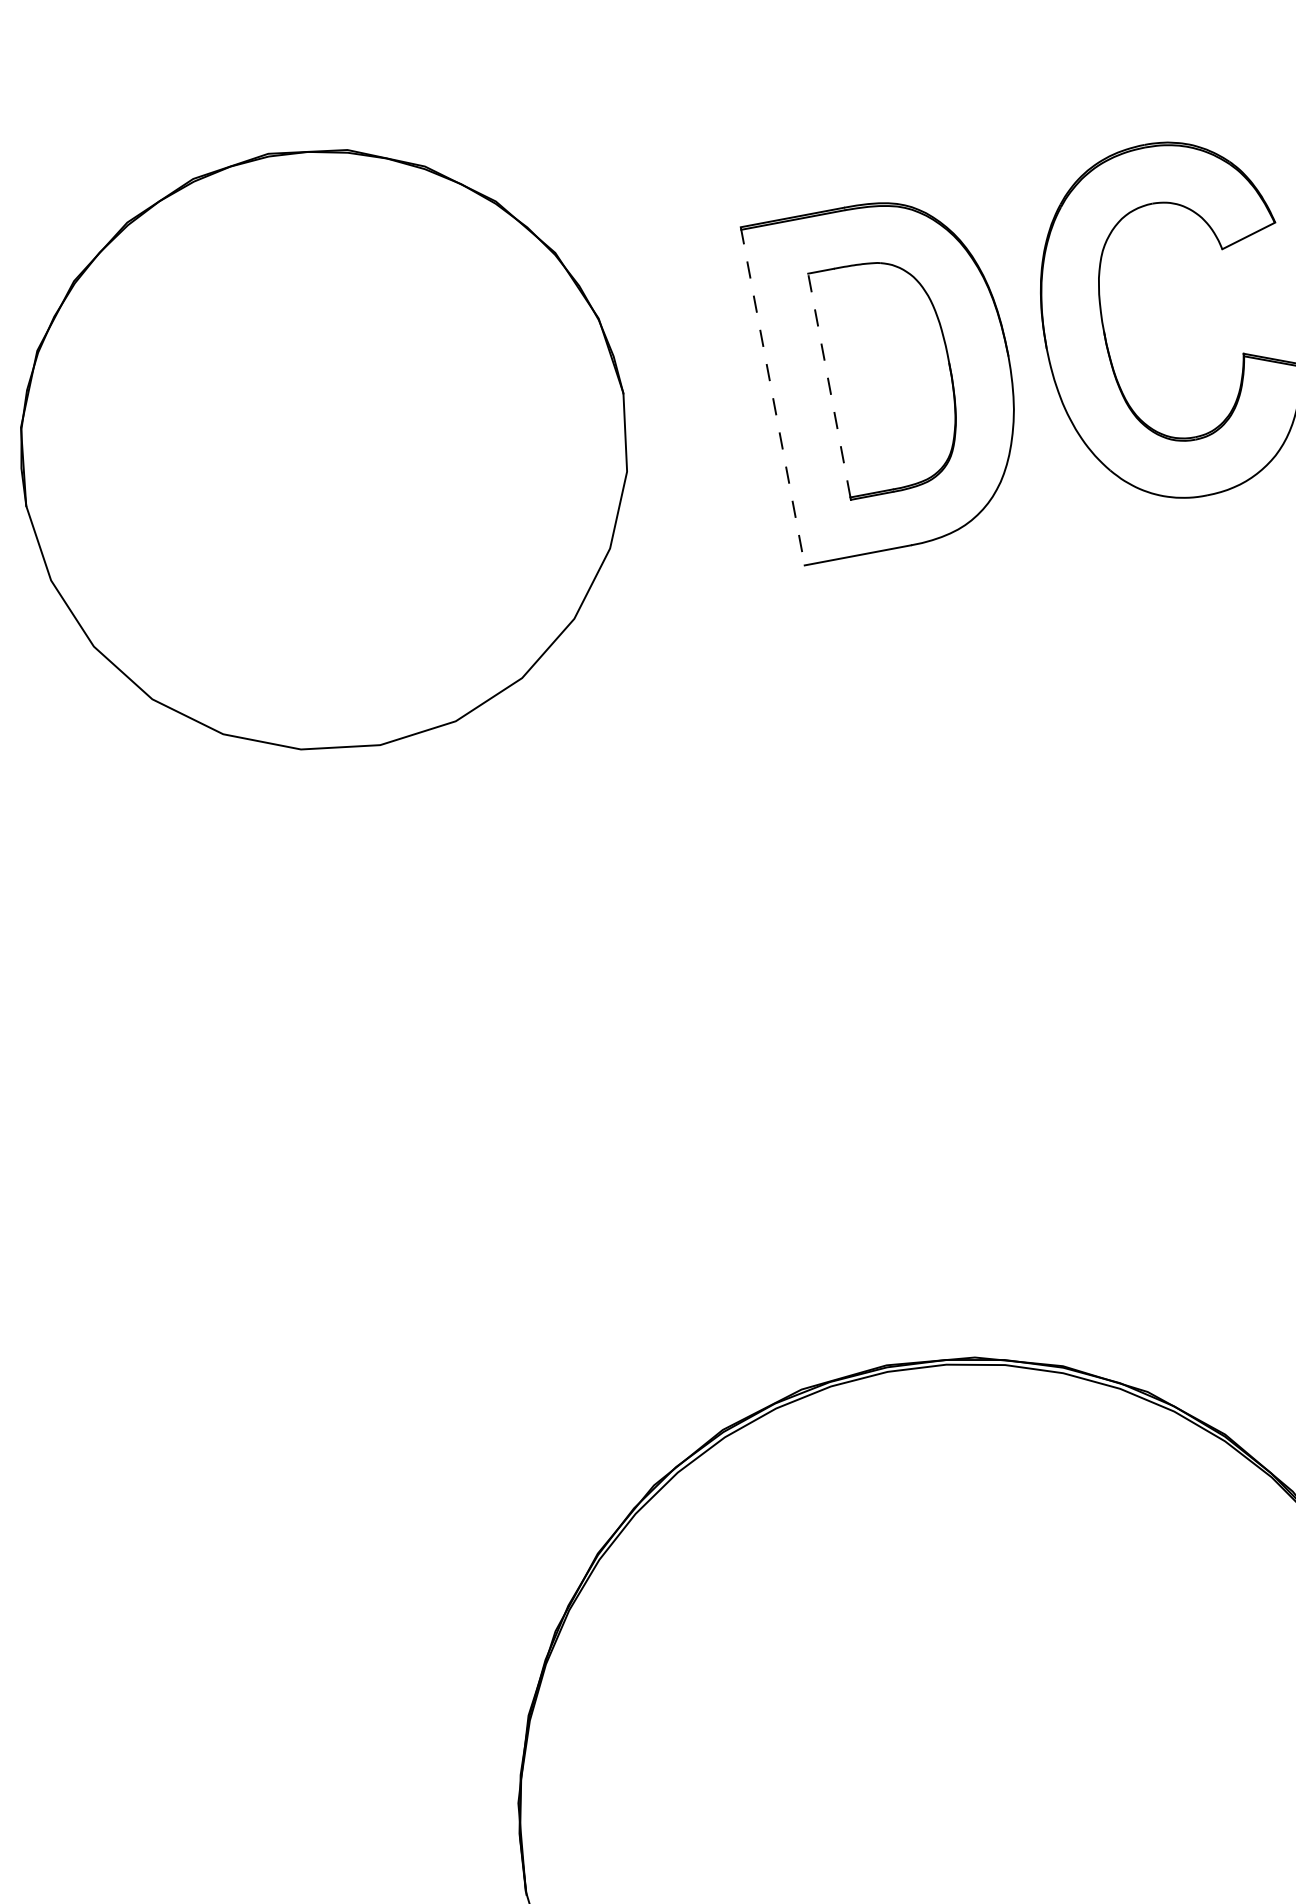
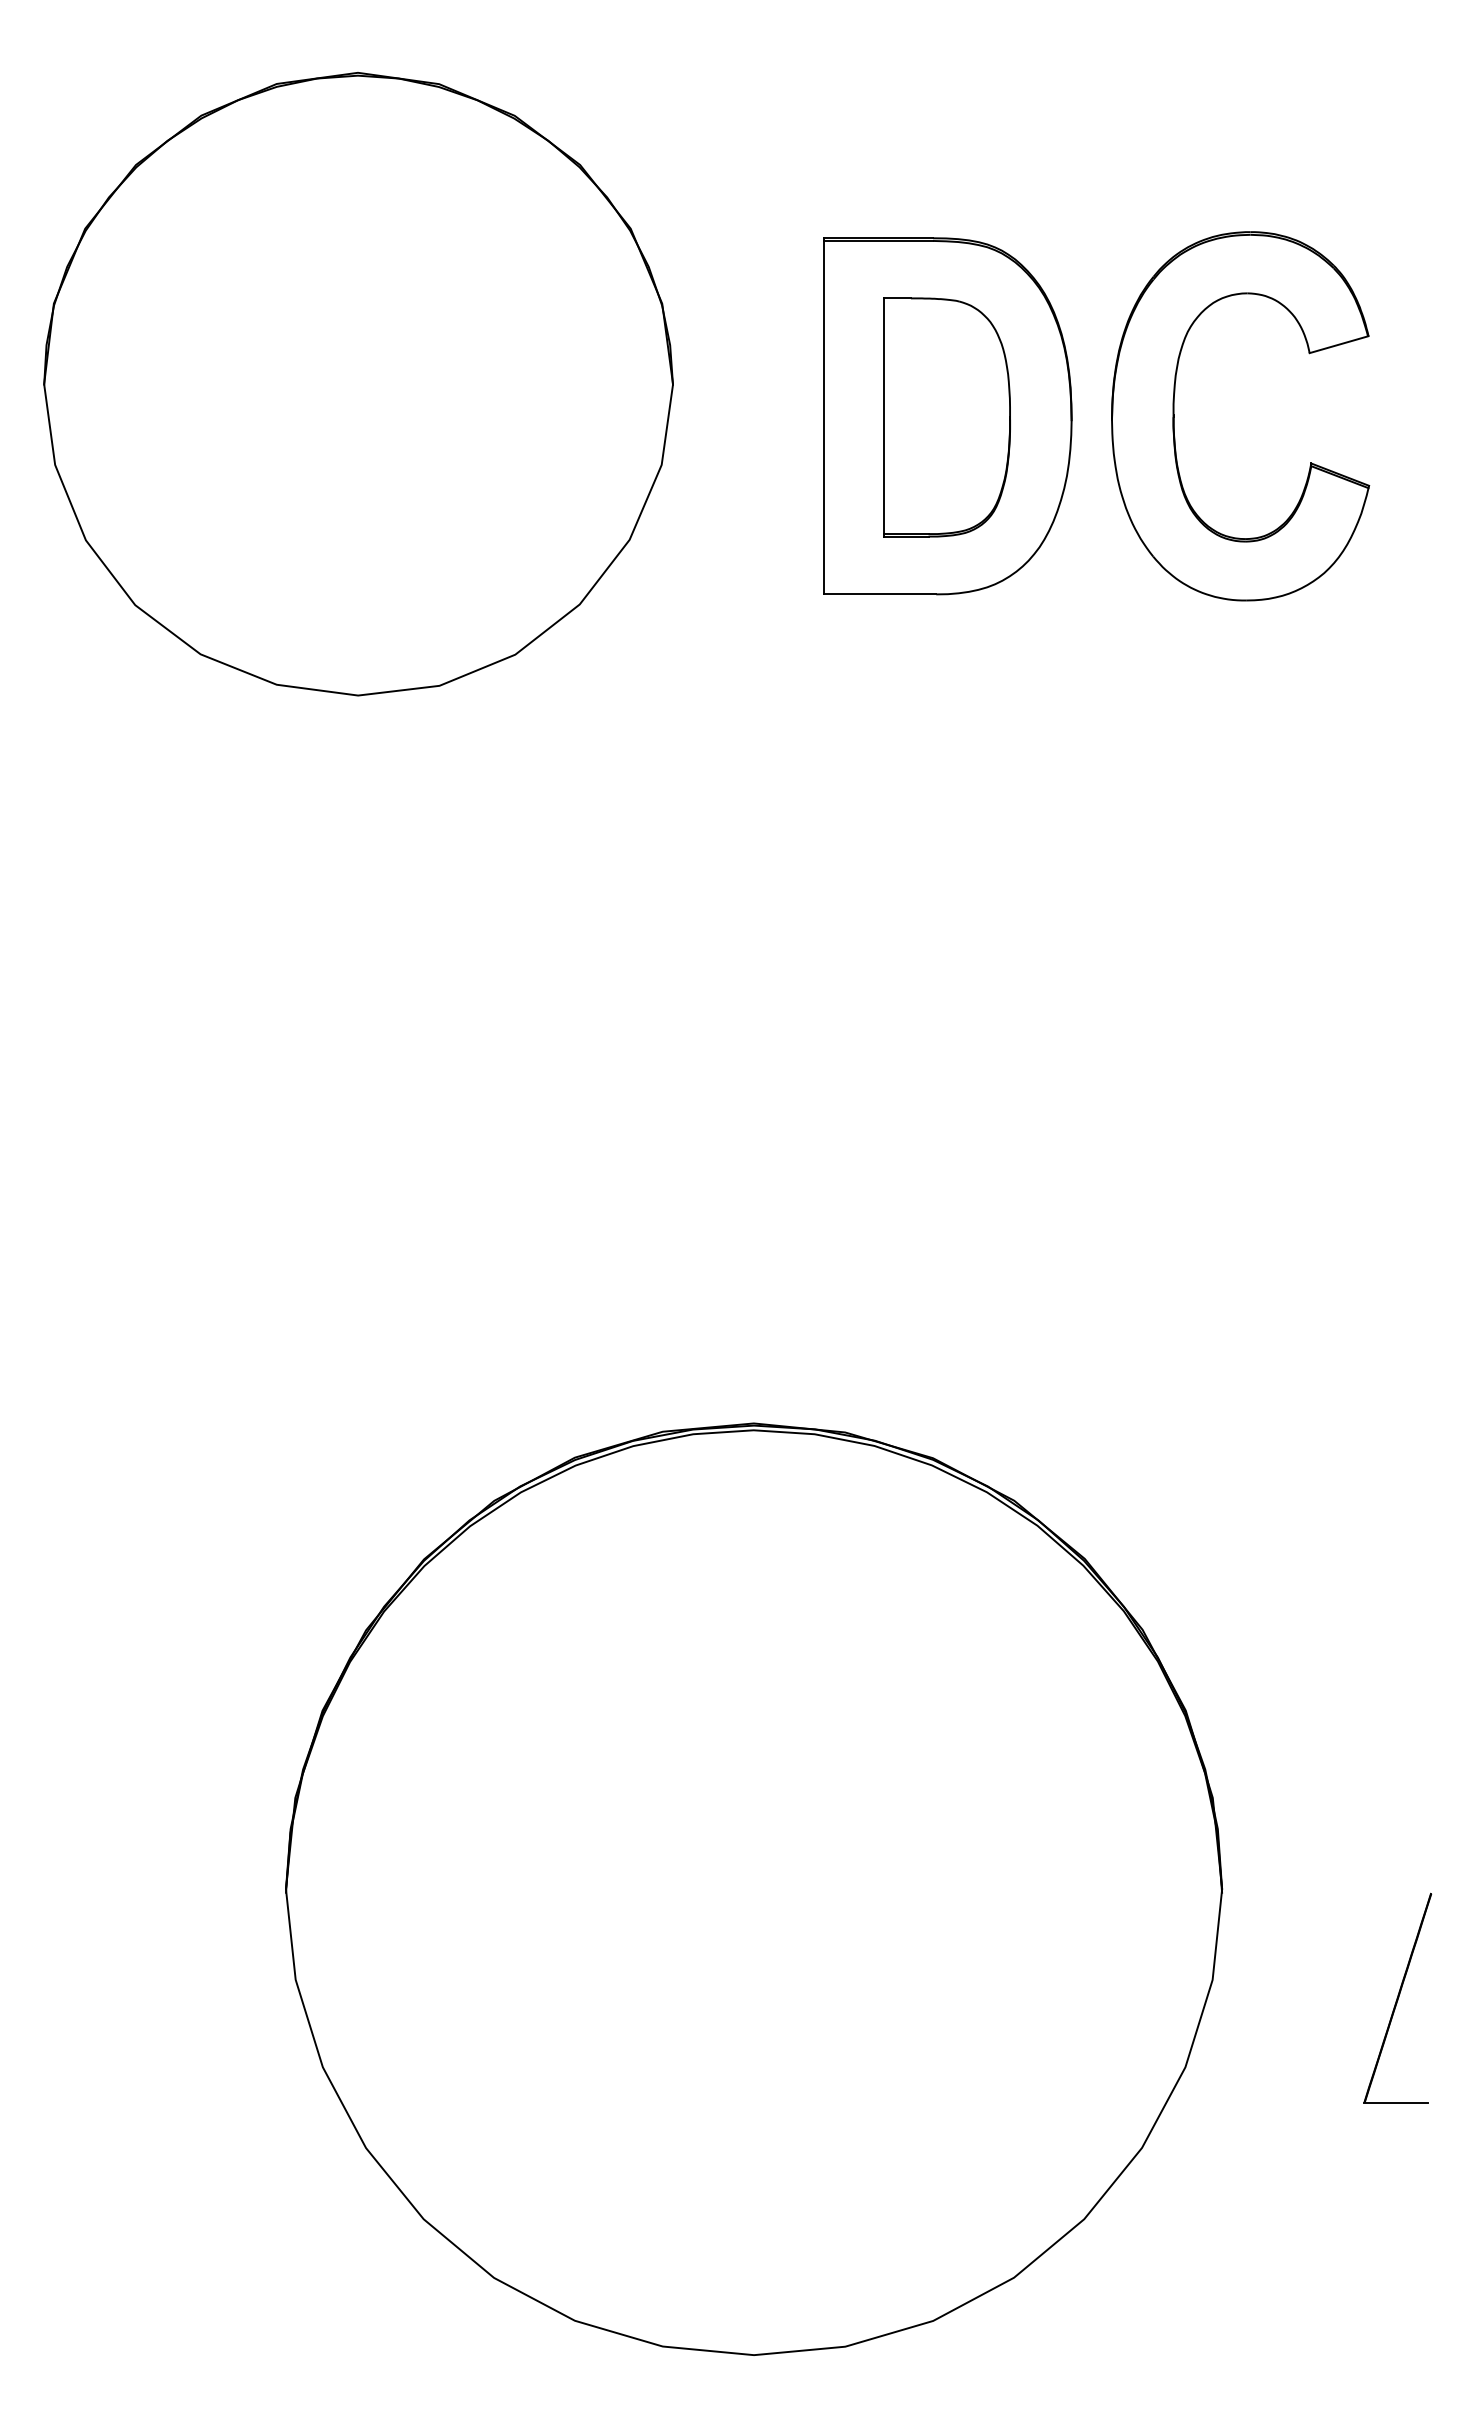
line: (829, 385) -> (883, 416), dashed -> solid
line: (773, 396) -> (824, 416), dashed -> solid

